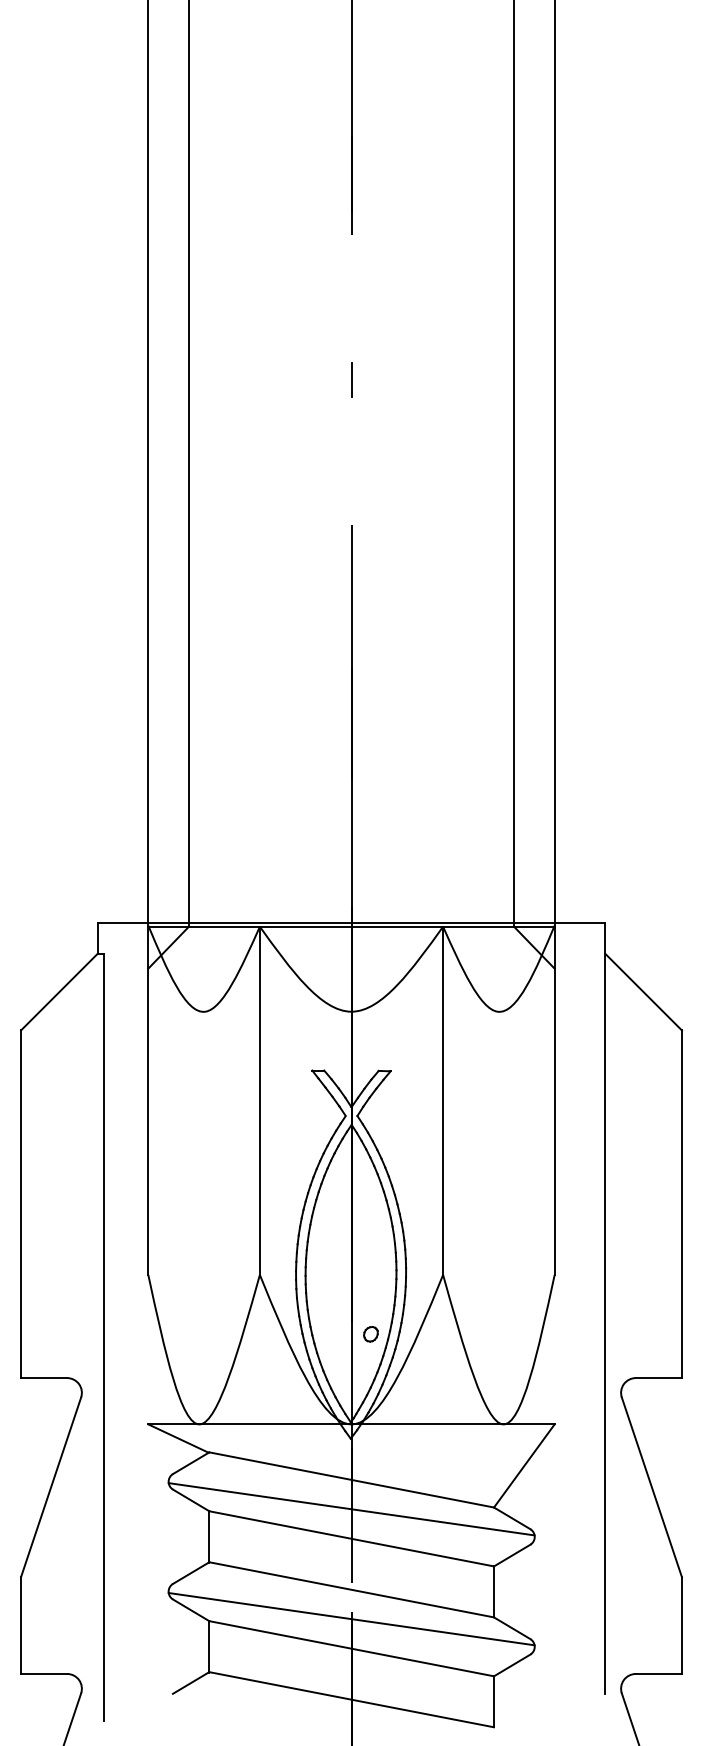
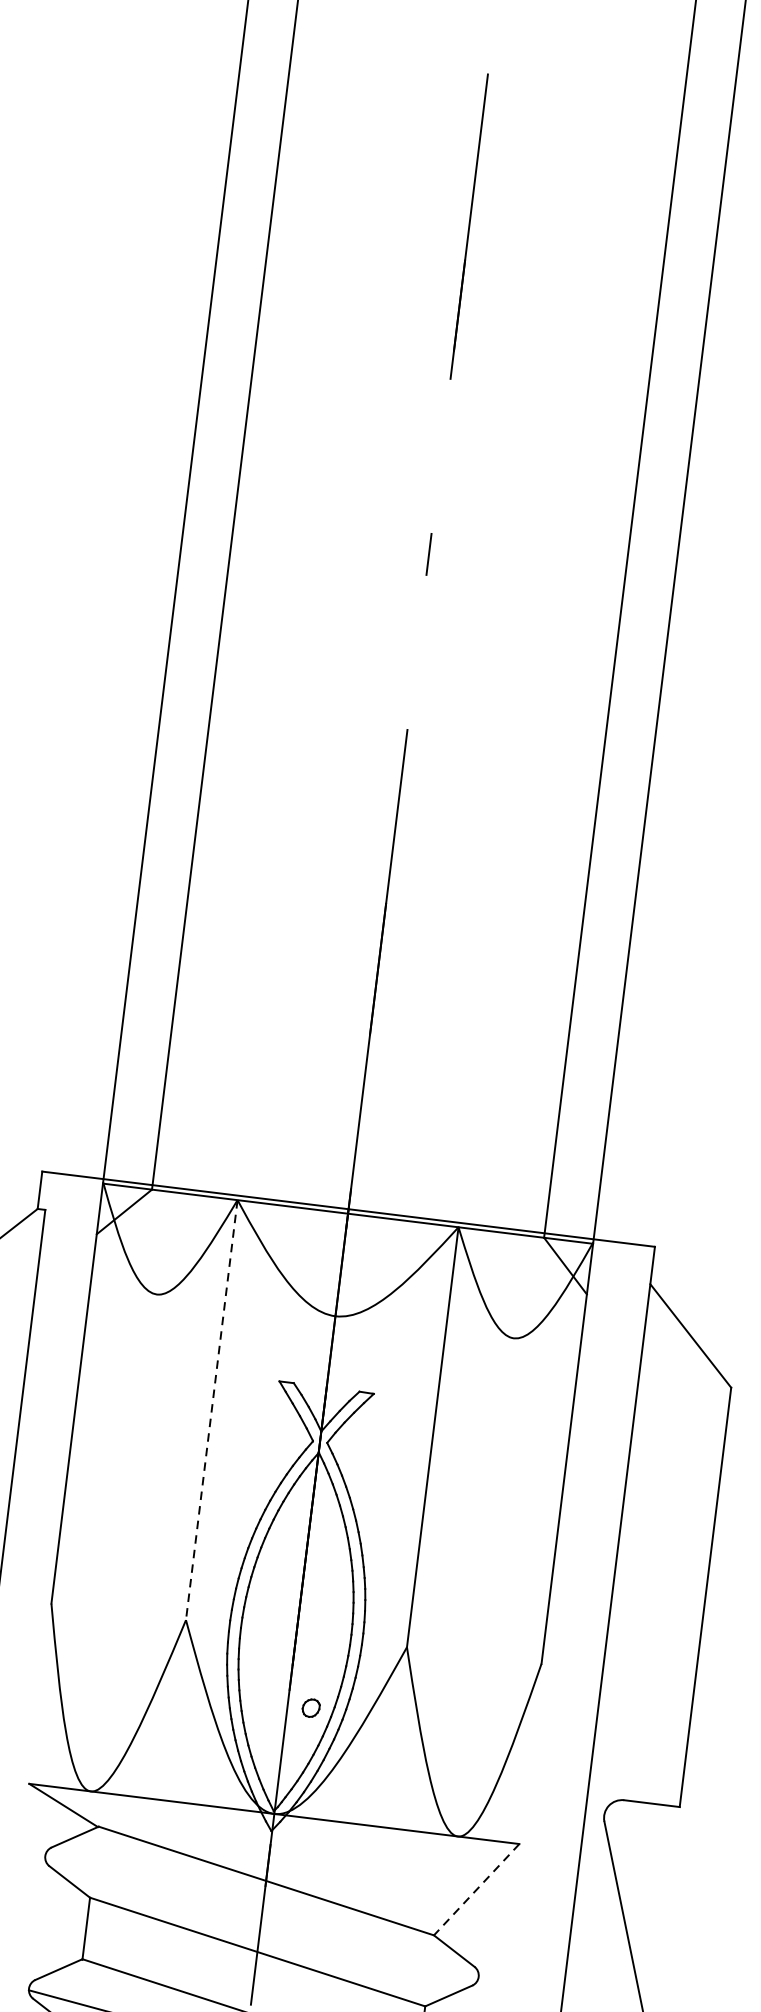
line: (259, 1101) -> (211, 1410), solid -> dashed
line: (524, 1466) -> (476, 1890), solid -> dashed
line: (351, 1509) -> (261, 1916), removed

